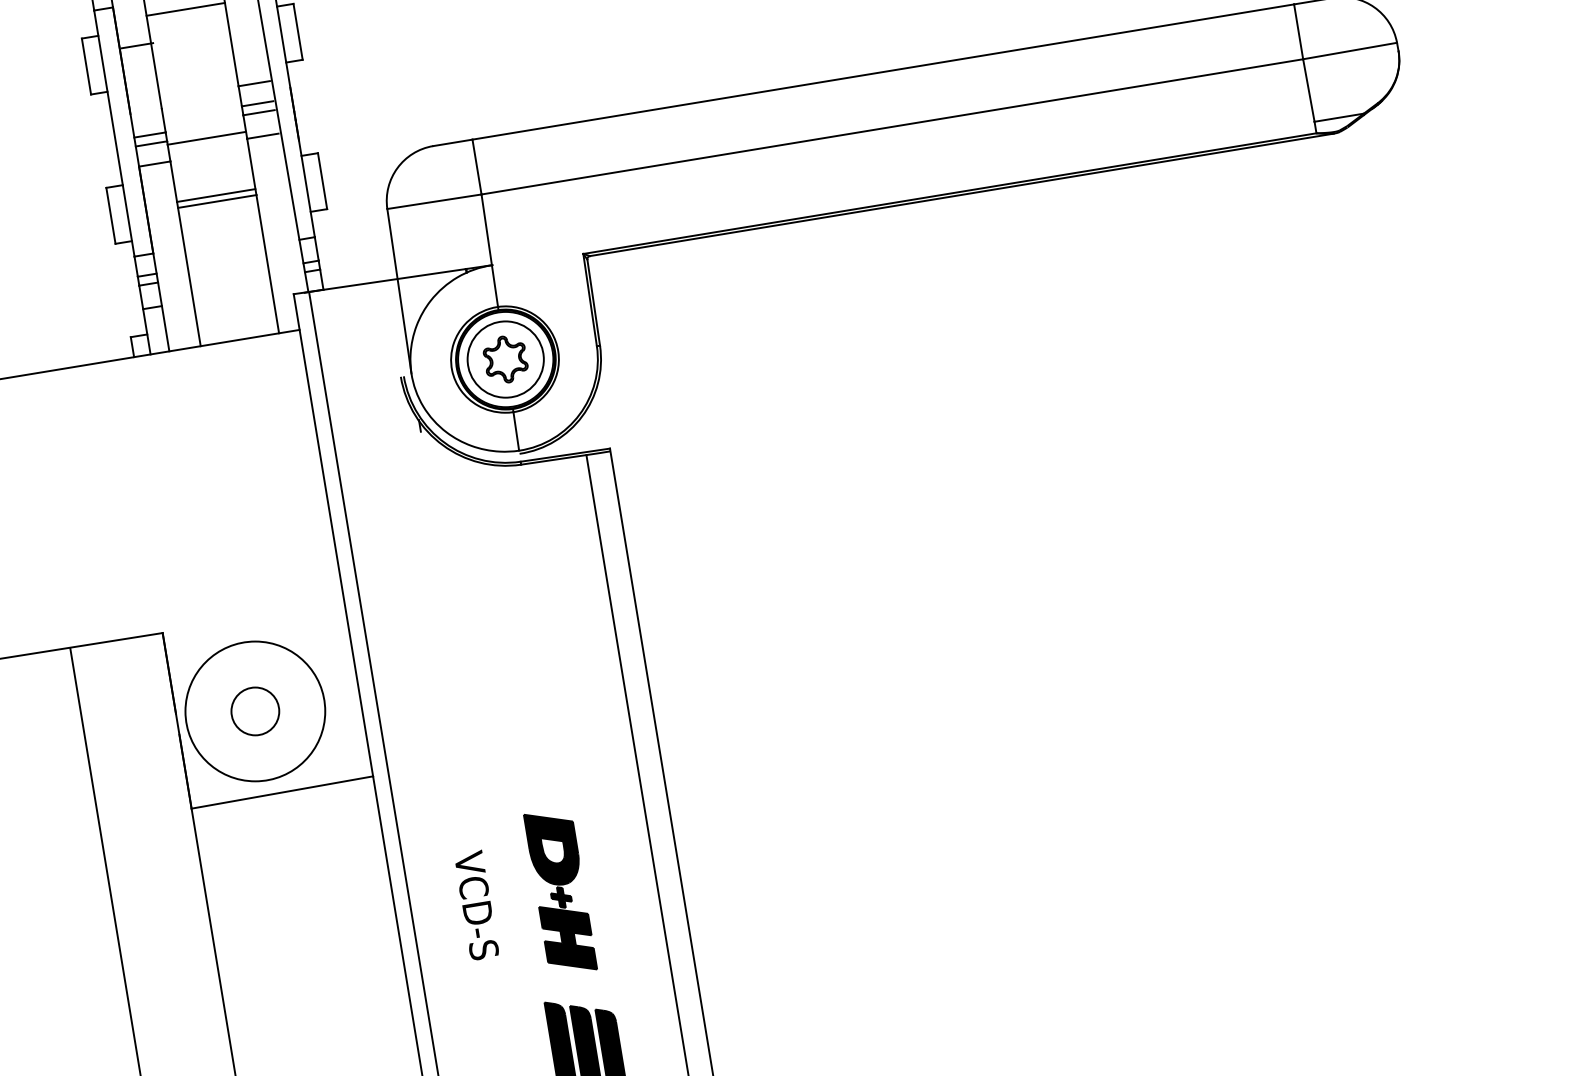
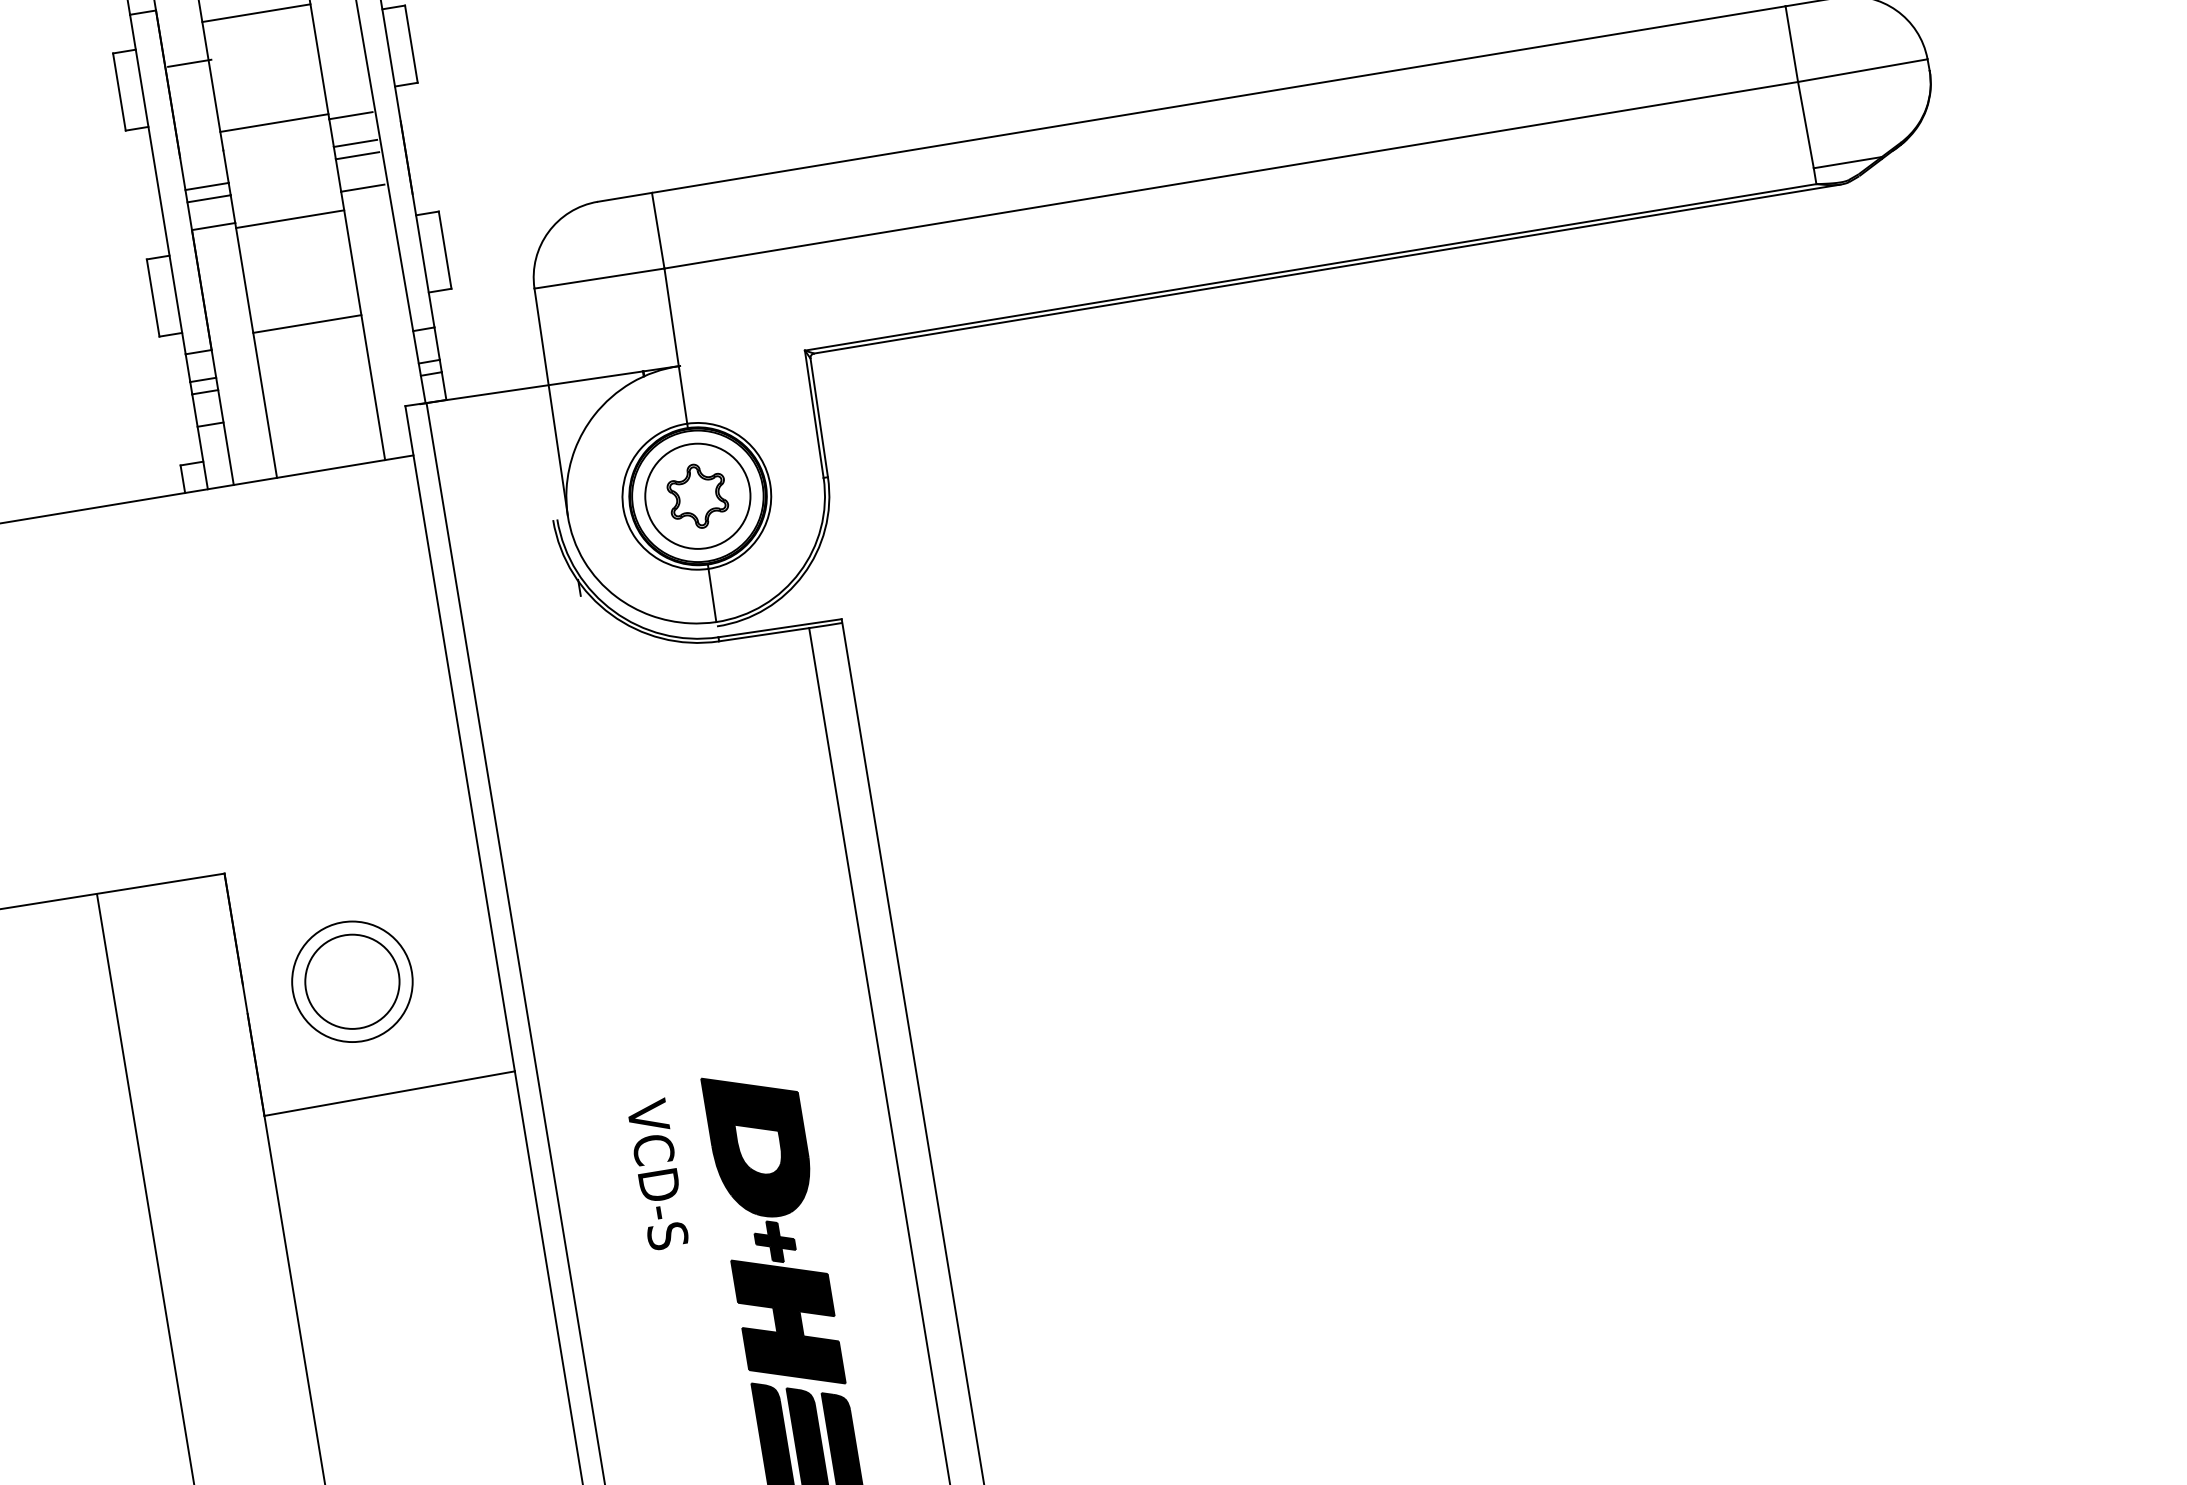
line: (206, 137) -> (274, 122), moved
line: (216, 195) -> (307, 323), moved
line: (217, 201) -> (290, 219), moved
circle: (255, 711) -> (352, 981), size x0.62
circle: (255, 711) -> (352, 981), size x1.43
part: (560, 891) -> (773, 1230), size x1.43
text: (477, 904) -> (658, 1173), moved

